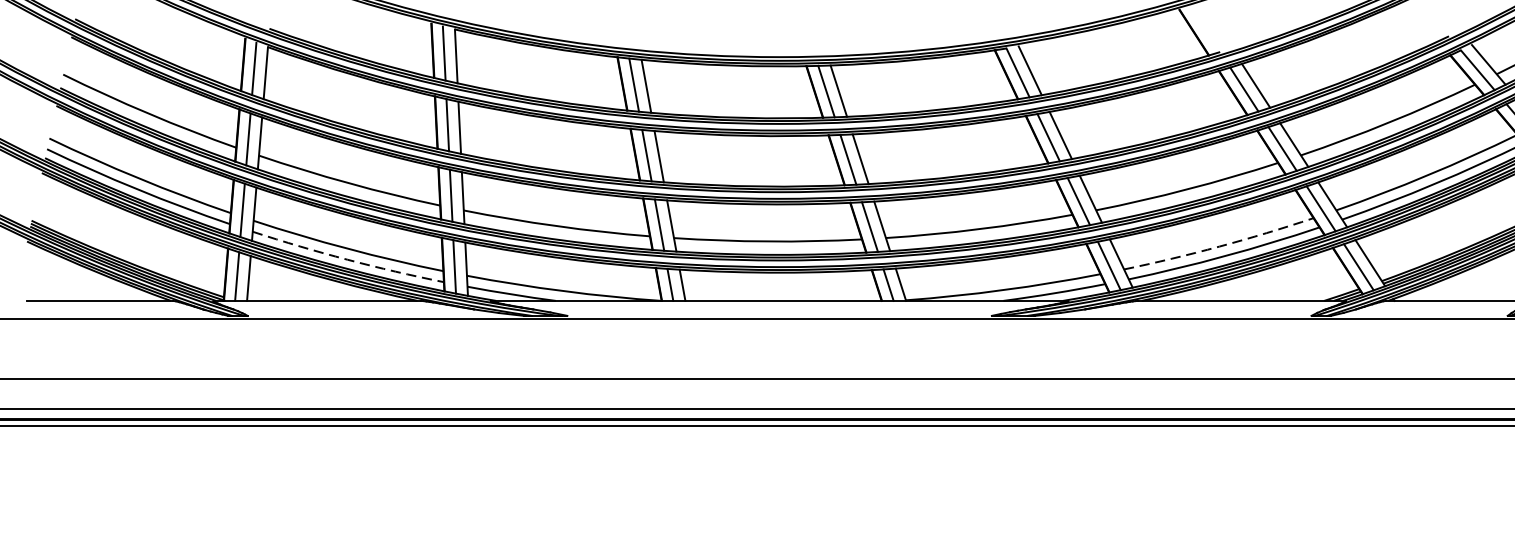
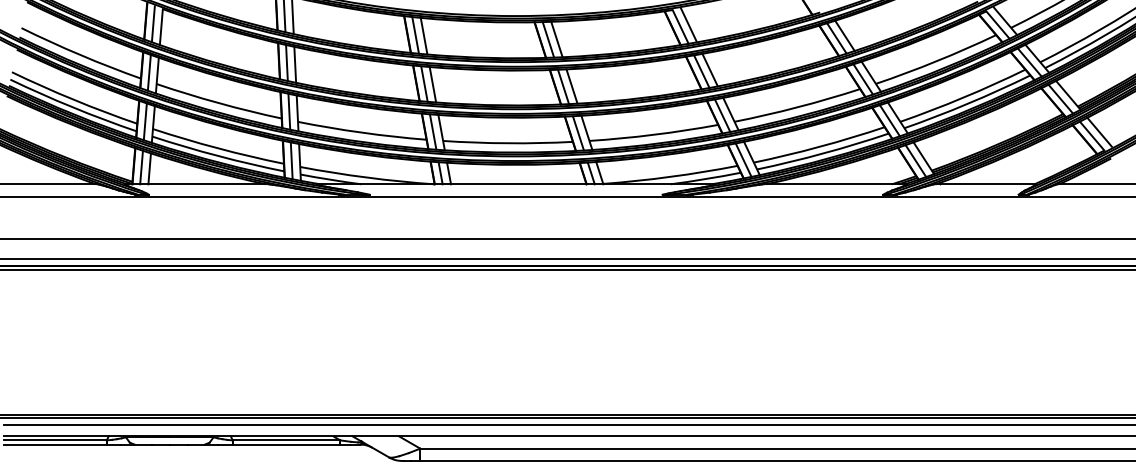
arc: (1219, 246) -> (819, 146), dashed -> solid
arc: (347, 259) -> (217, 155), dashed -> solid

